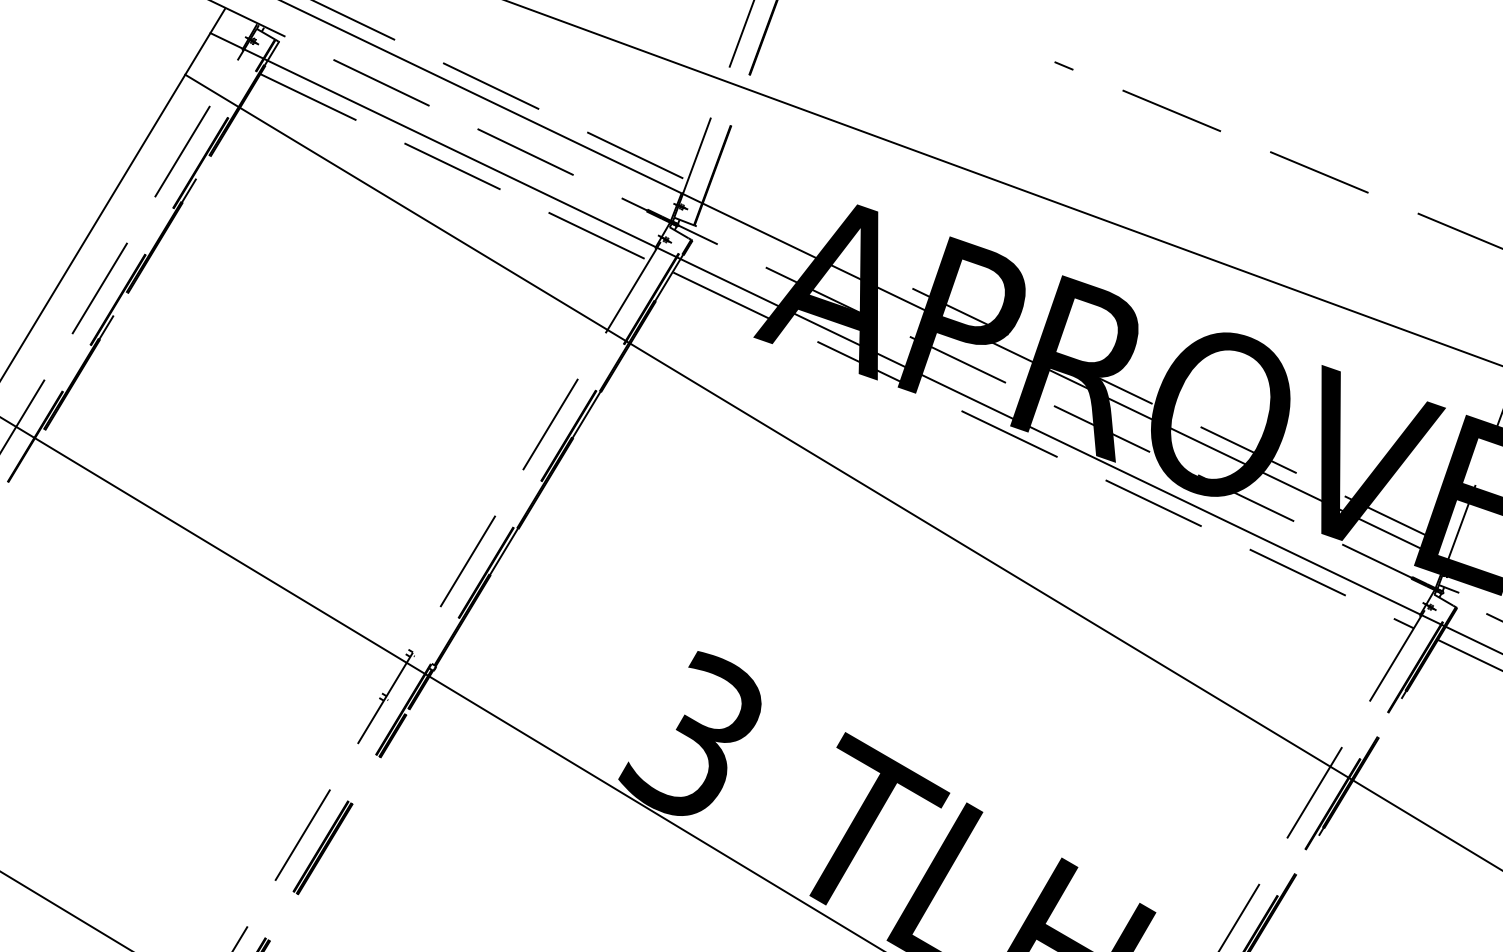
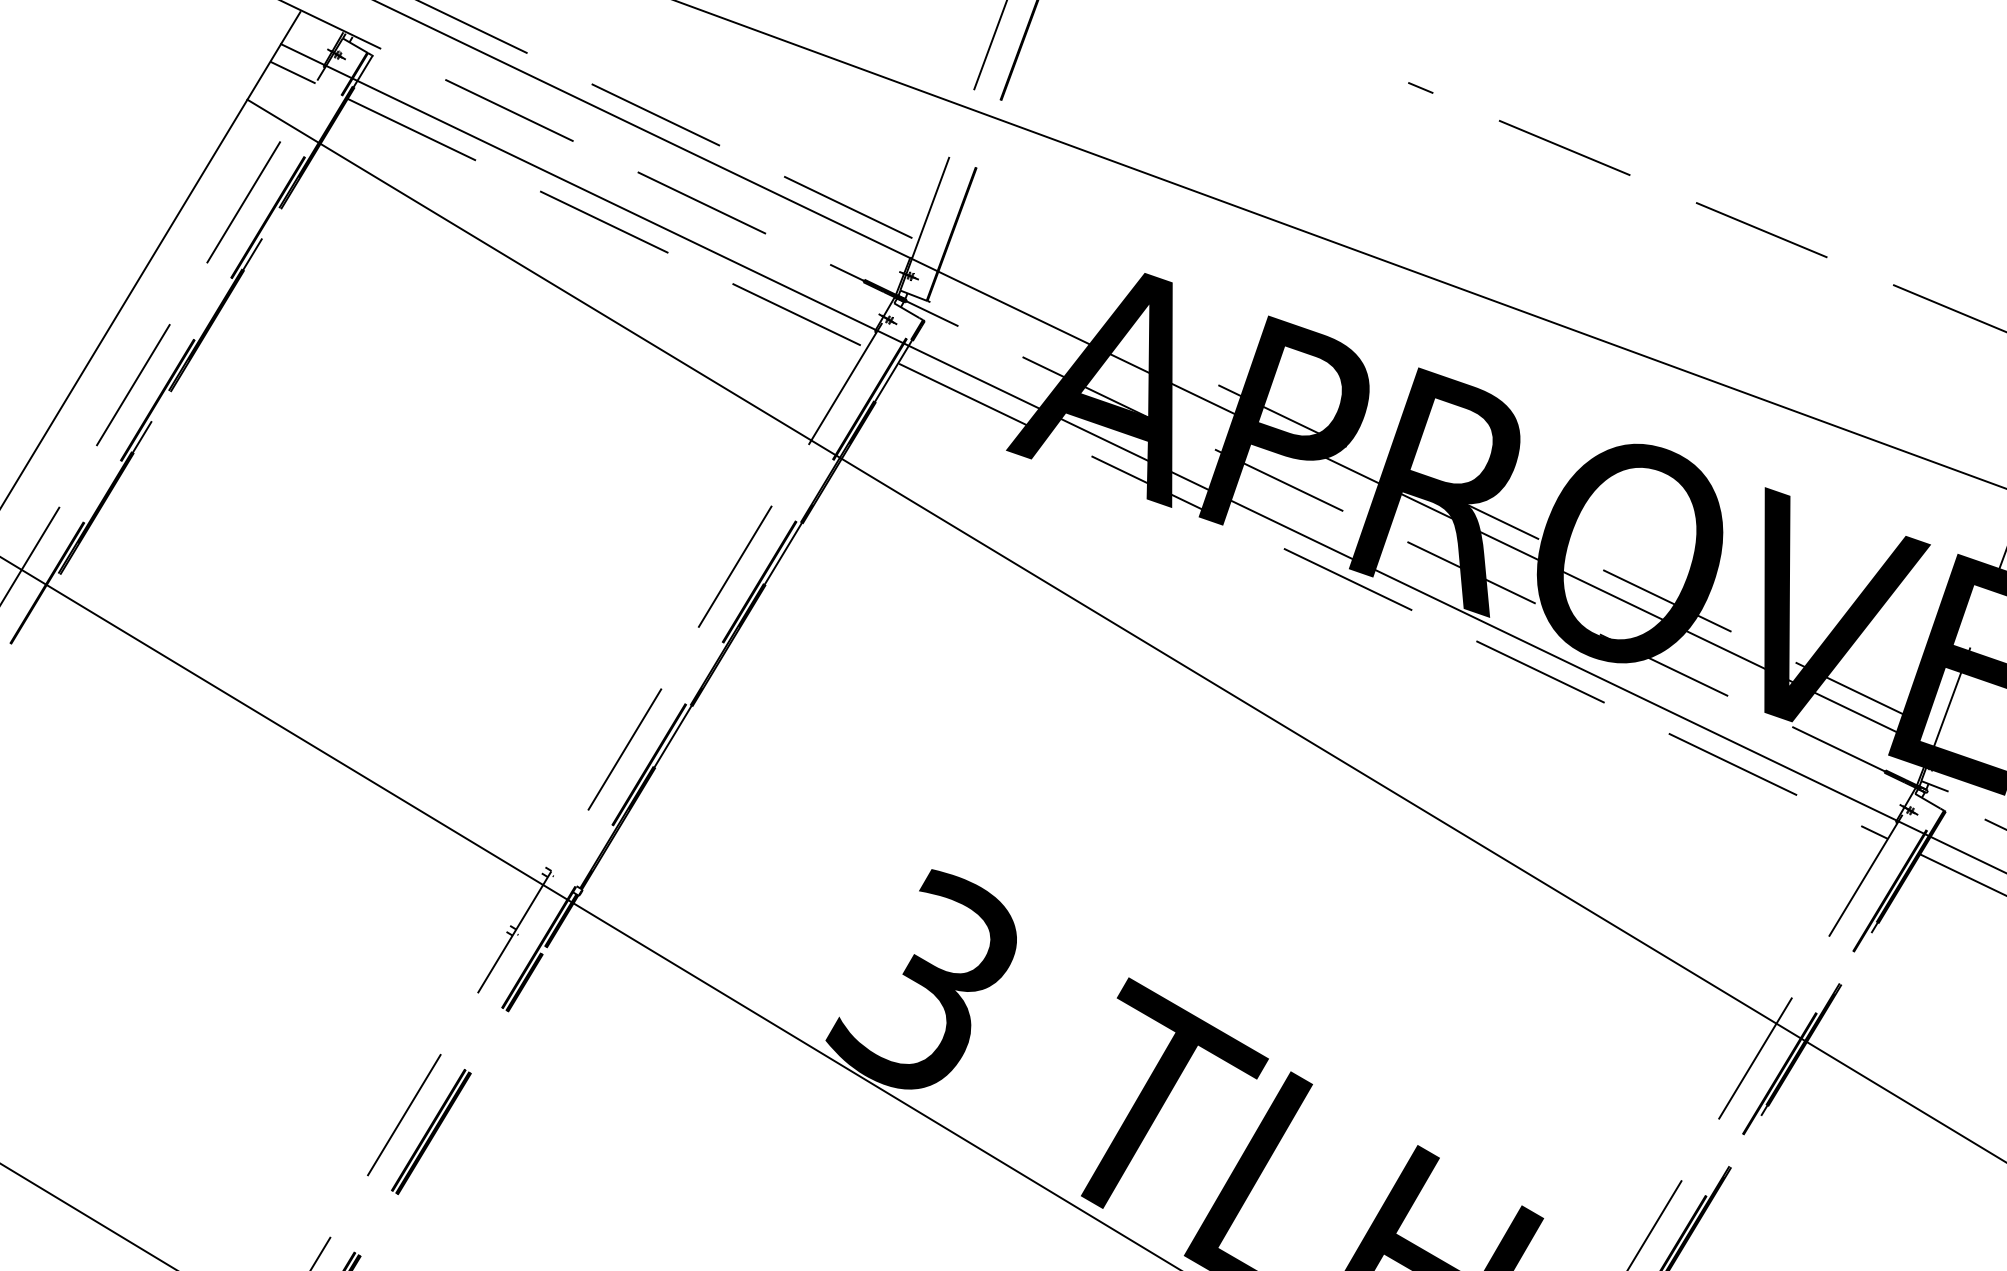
line: (219, 54) -> (293, 72), added

